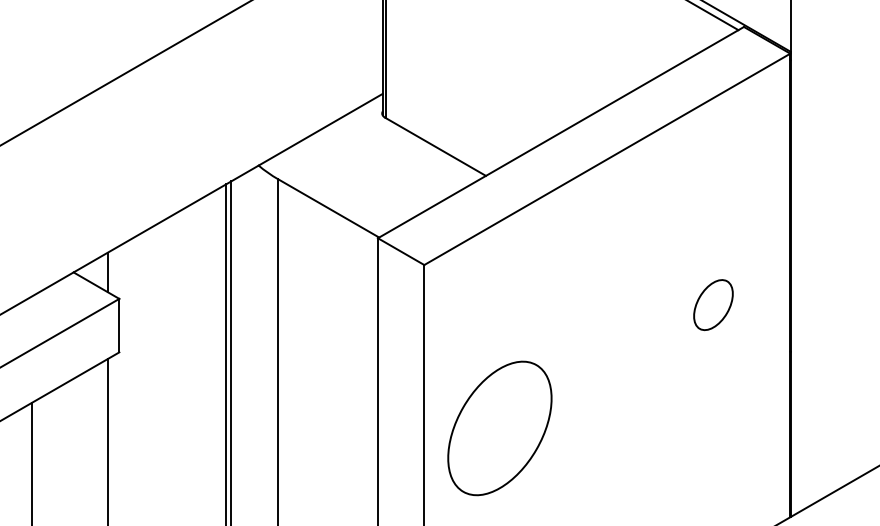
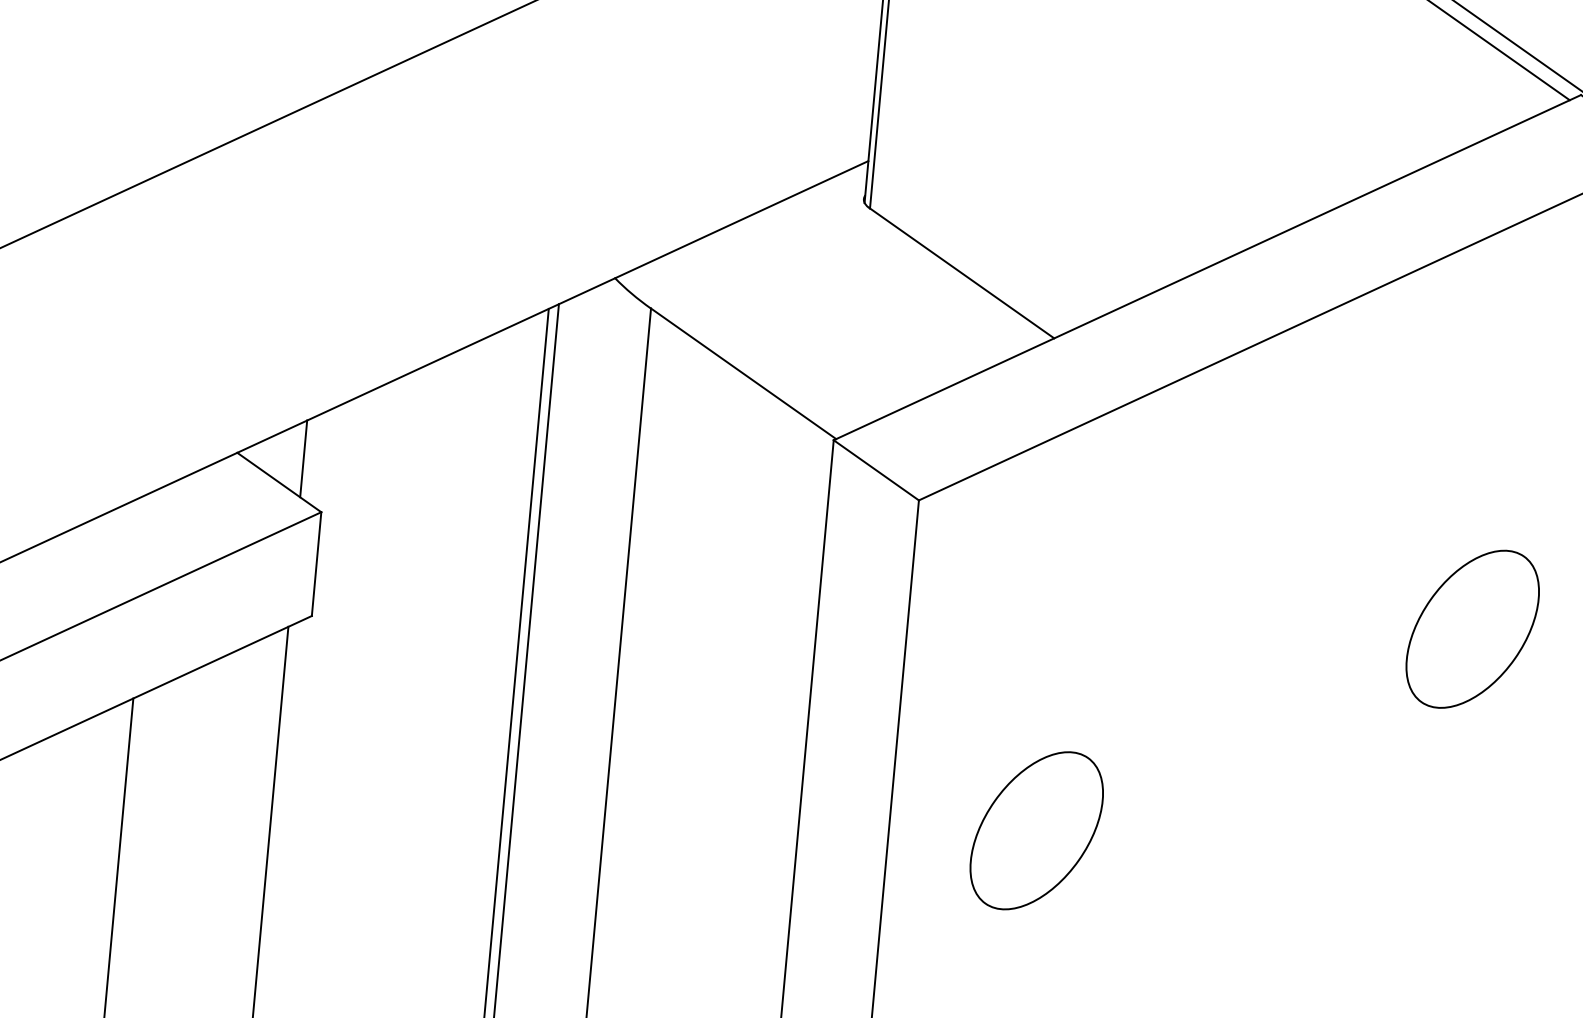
part: (713, 304) -> (1472, 628), size x1.67
part: (499, 428) -> (1035, 830), size x0.62

